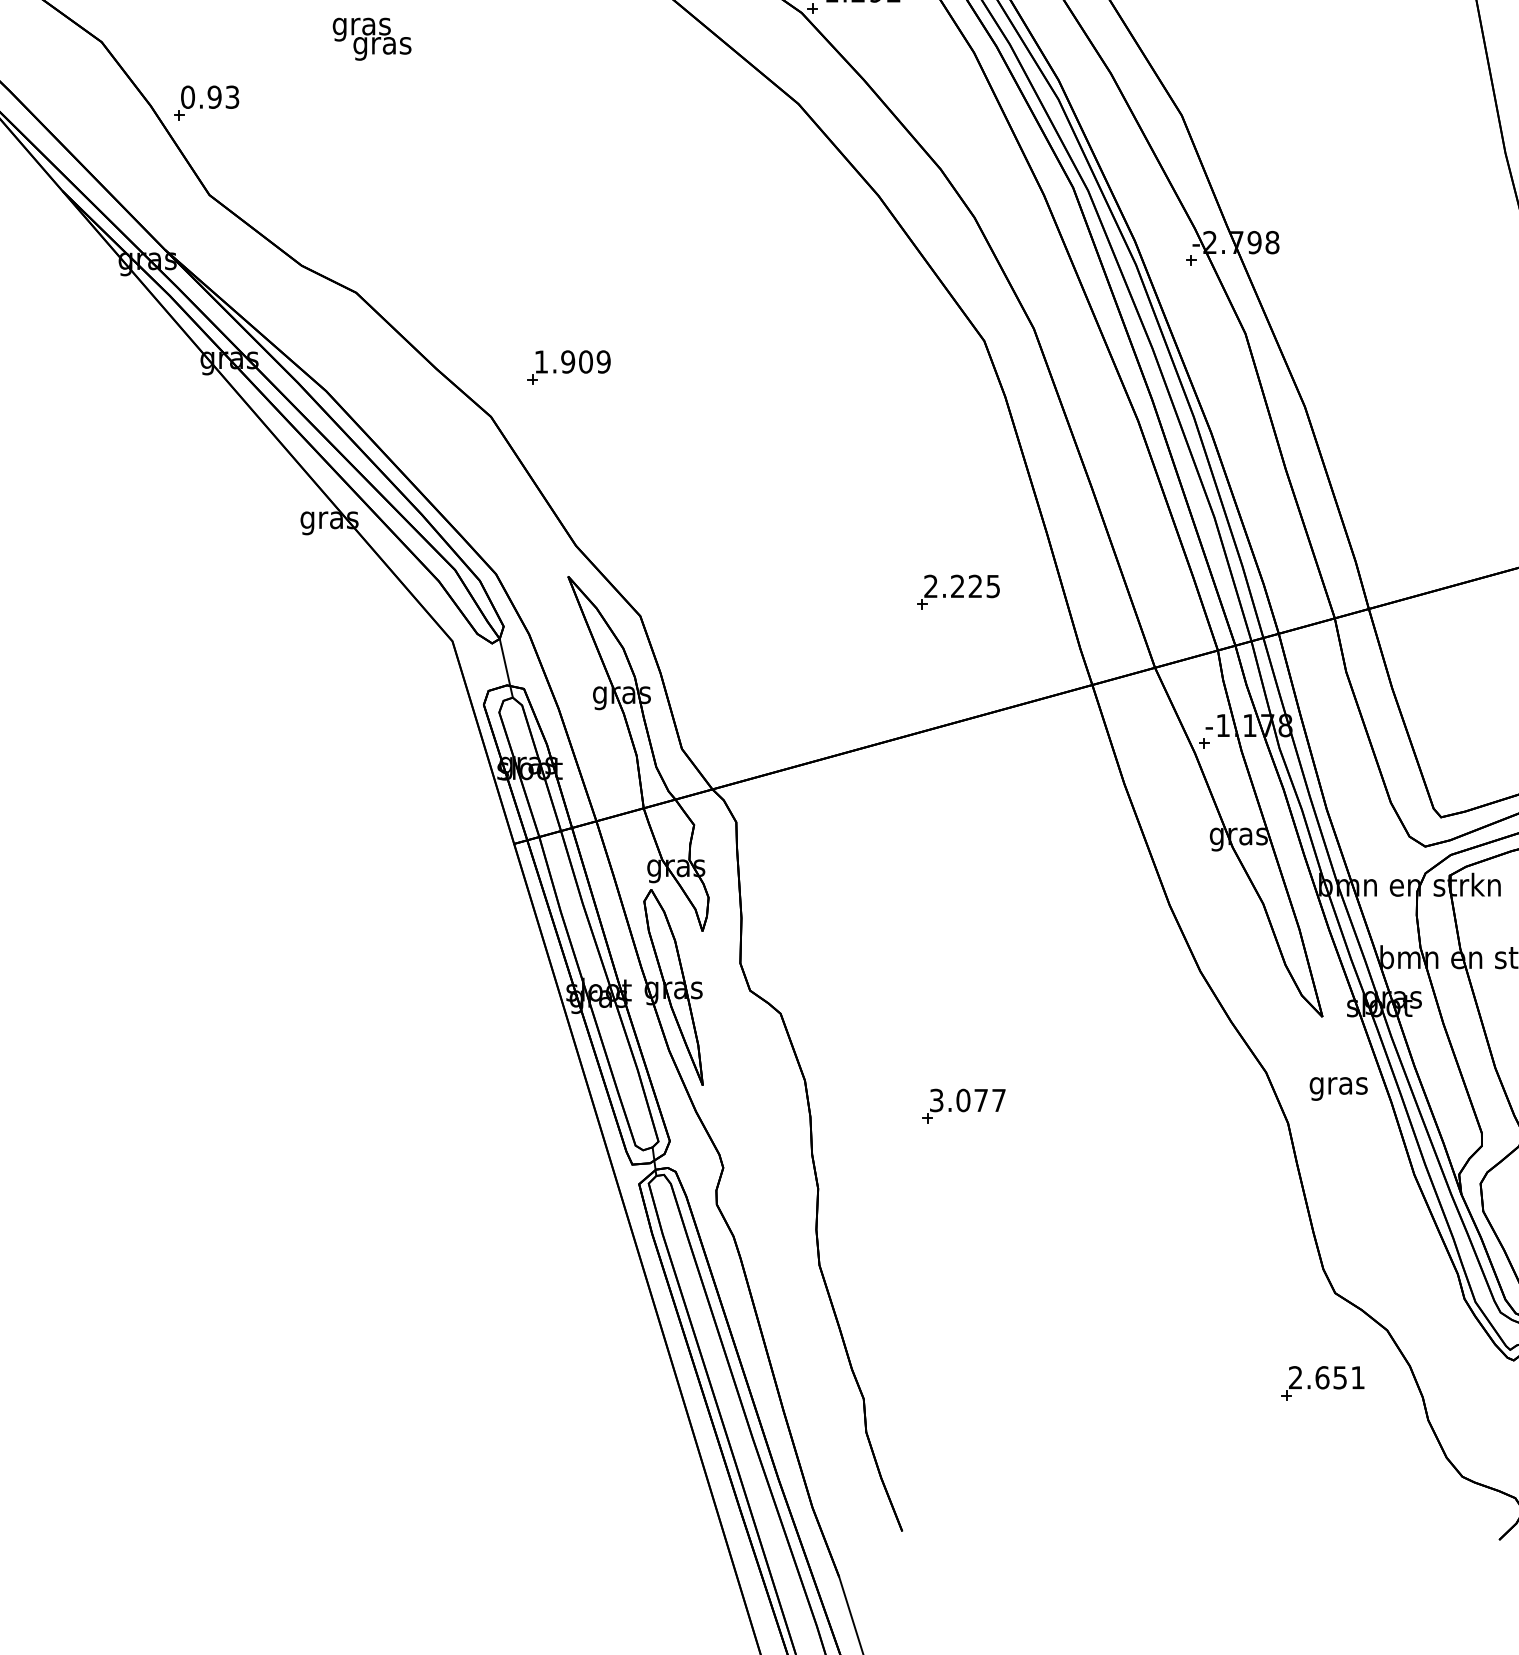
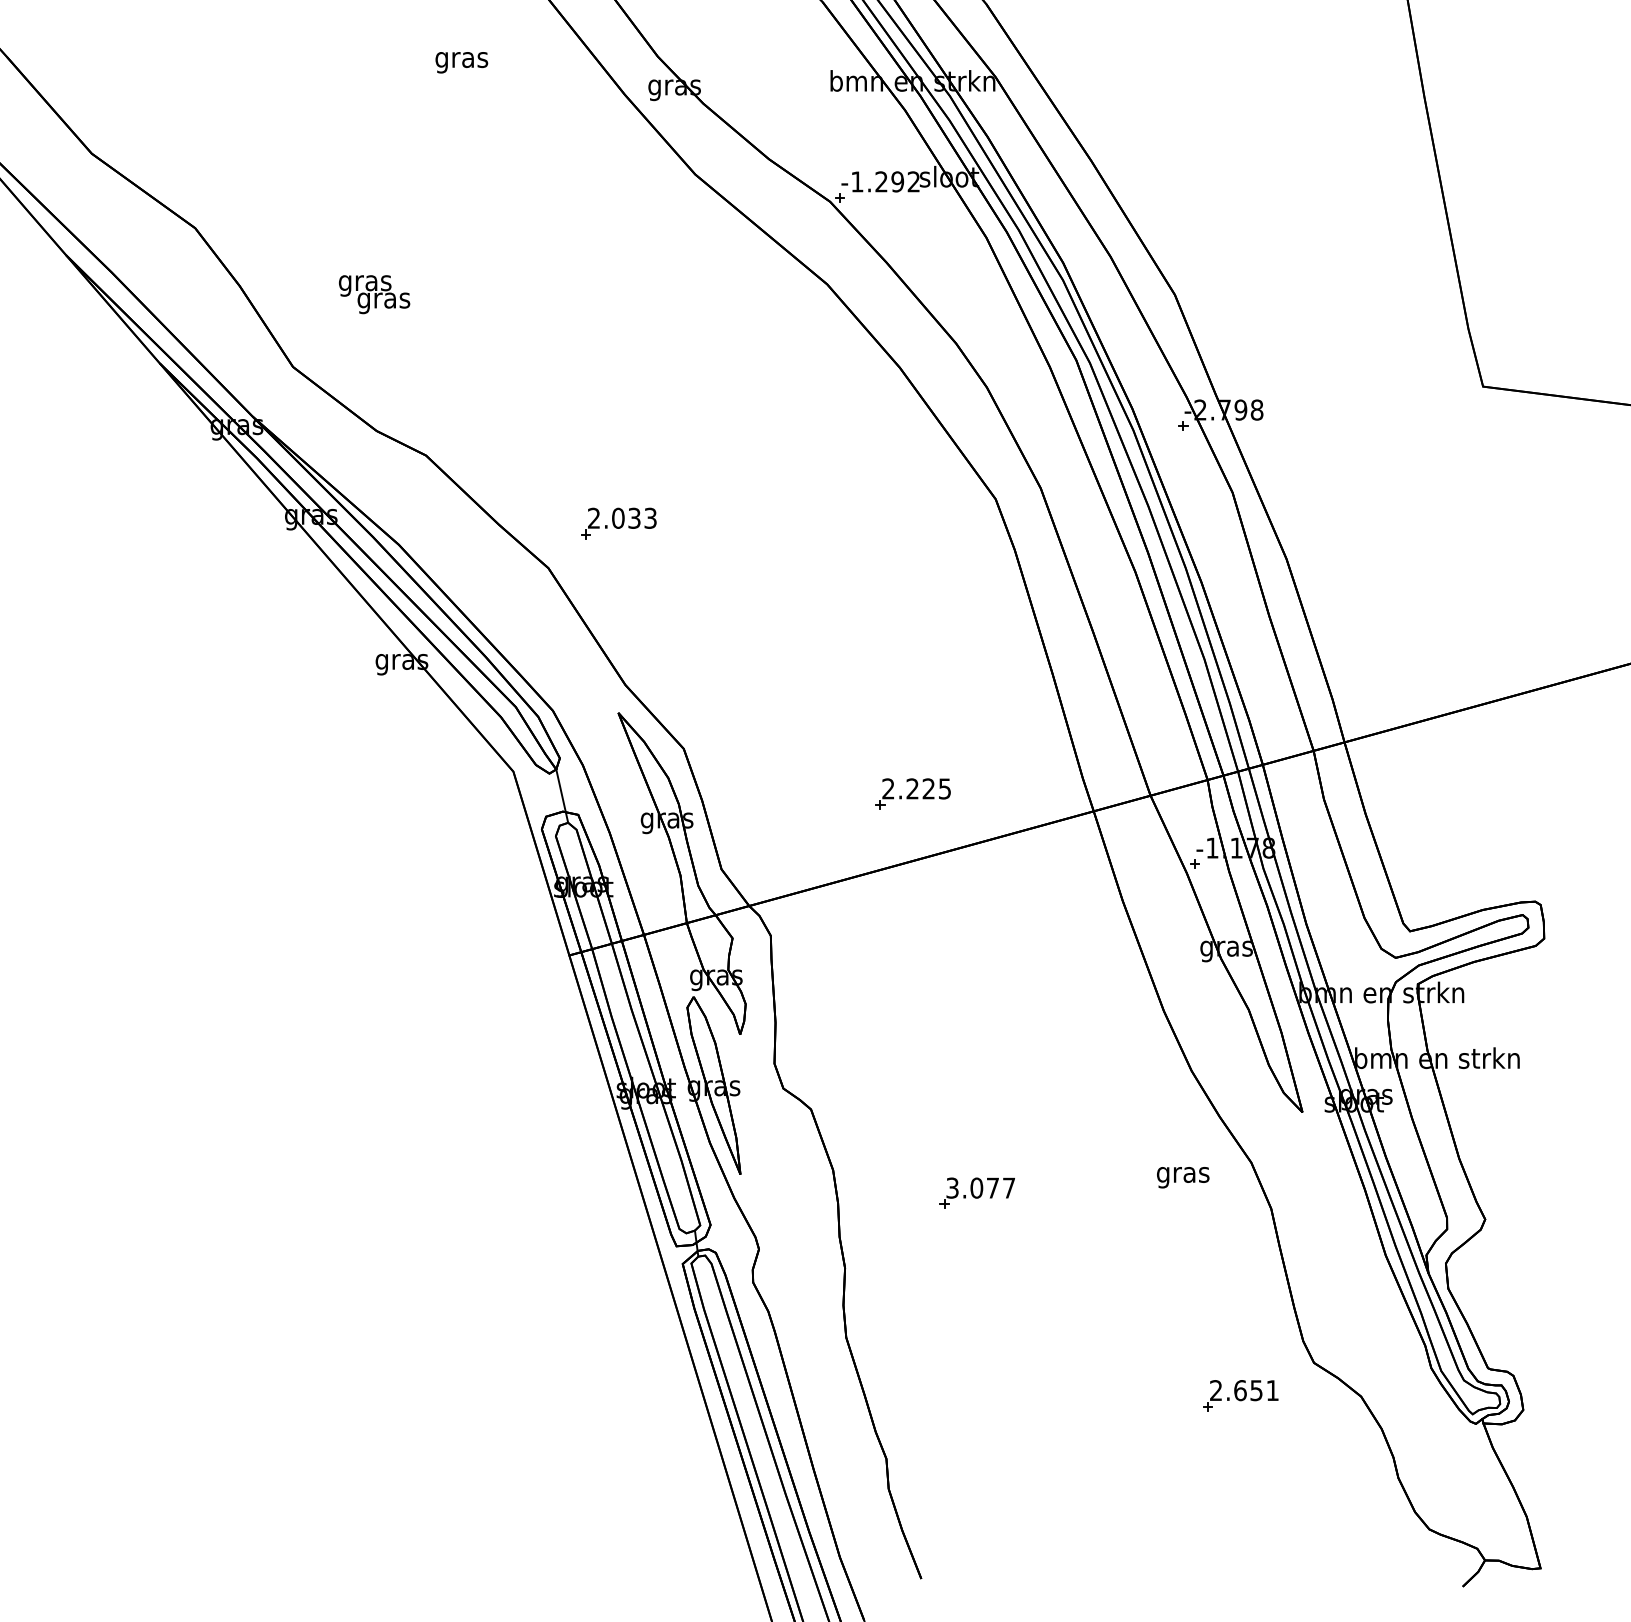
text: (372, 39) -> (374, 294), moved
part: (205, 103) -> (289, 283), removed
text: (572, 361) -> (622, 517), 1.909 -> 2.033
part: (957, 591) -> (912, 793), moved
text: (1339, 1088) -> (1183, 1177), moved
part: (1322, 1383) -> (1240, 1395), moved

